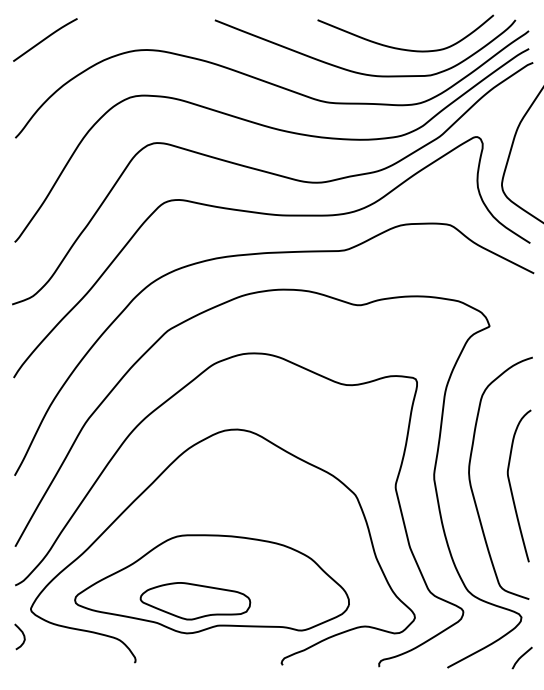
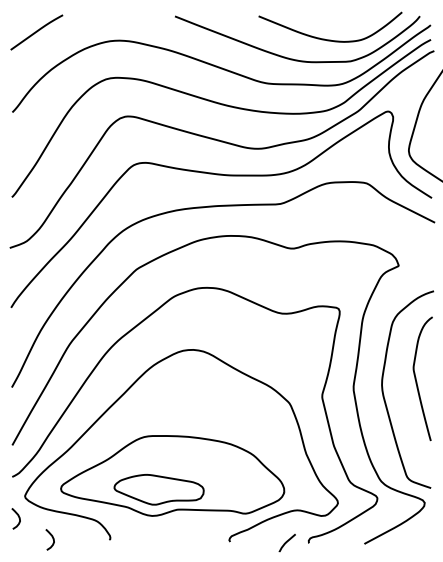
curve: (512, 489) -> (417, 381), moved
curve: (521, 658) -> (286, 543), moved
curve: (63, 659) -> (51, 537), added

